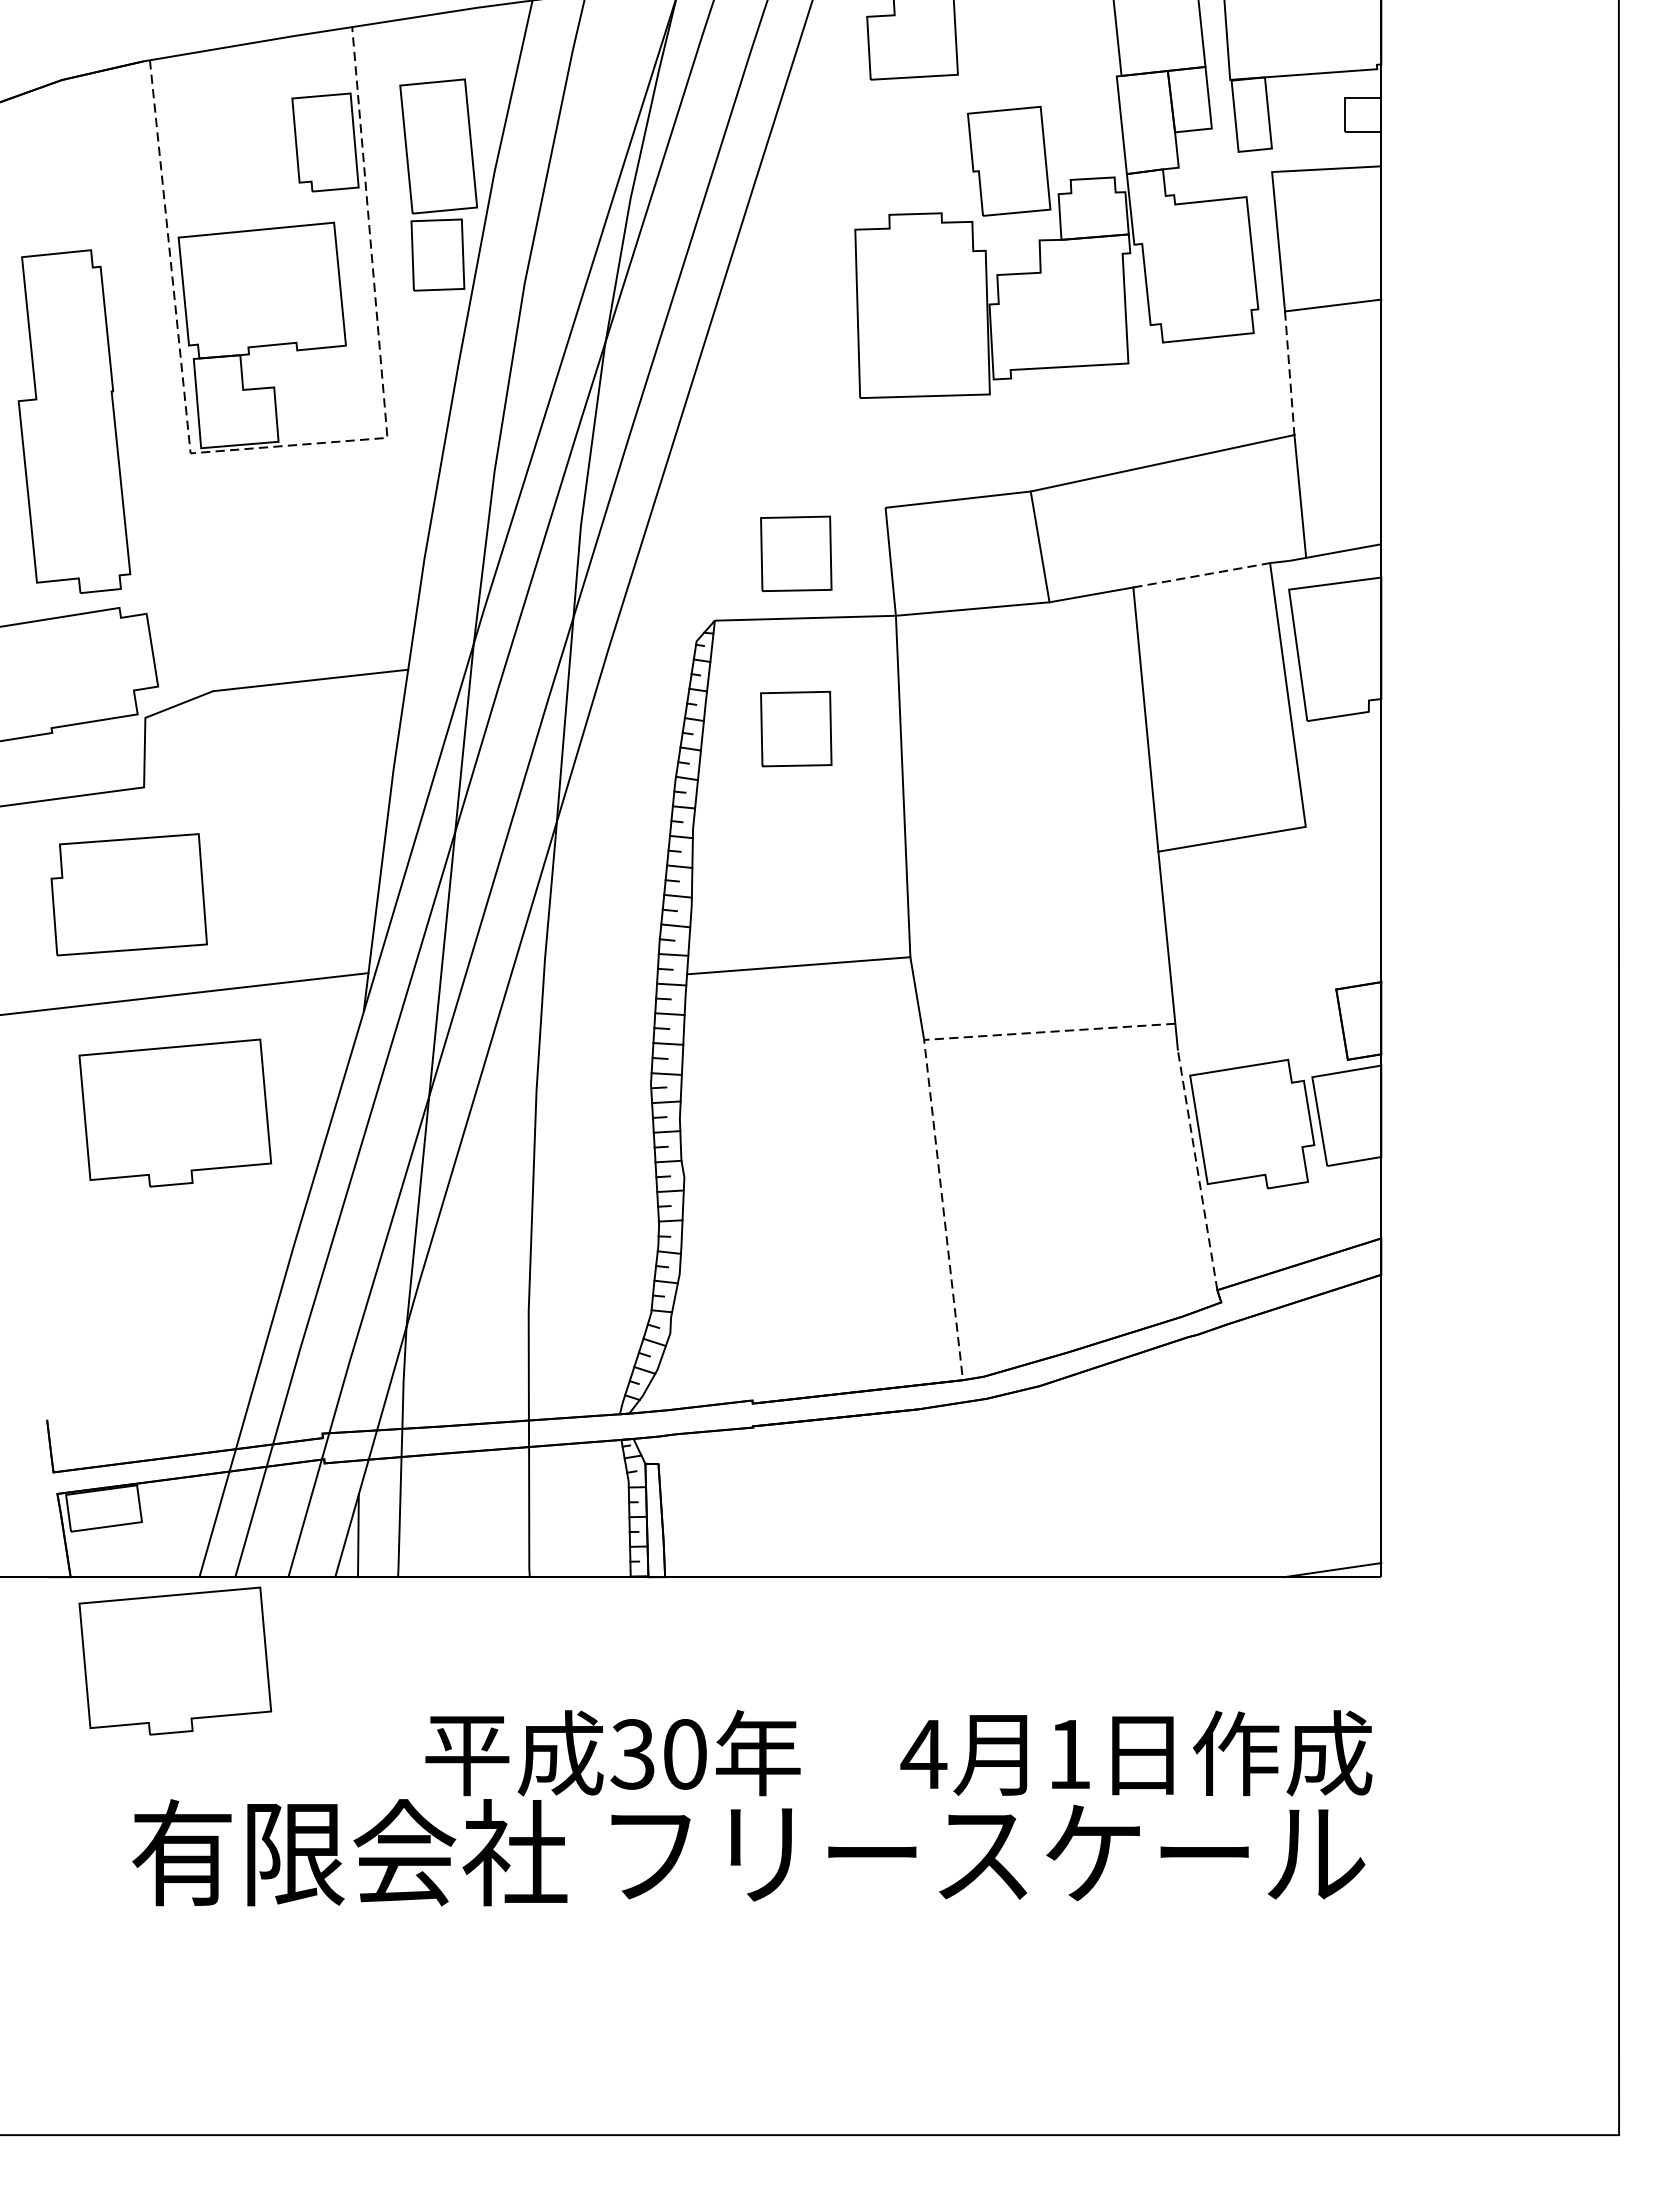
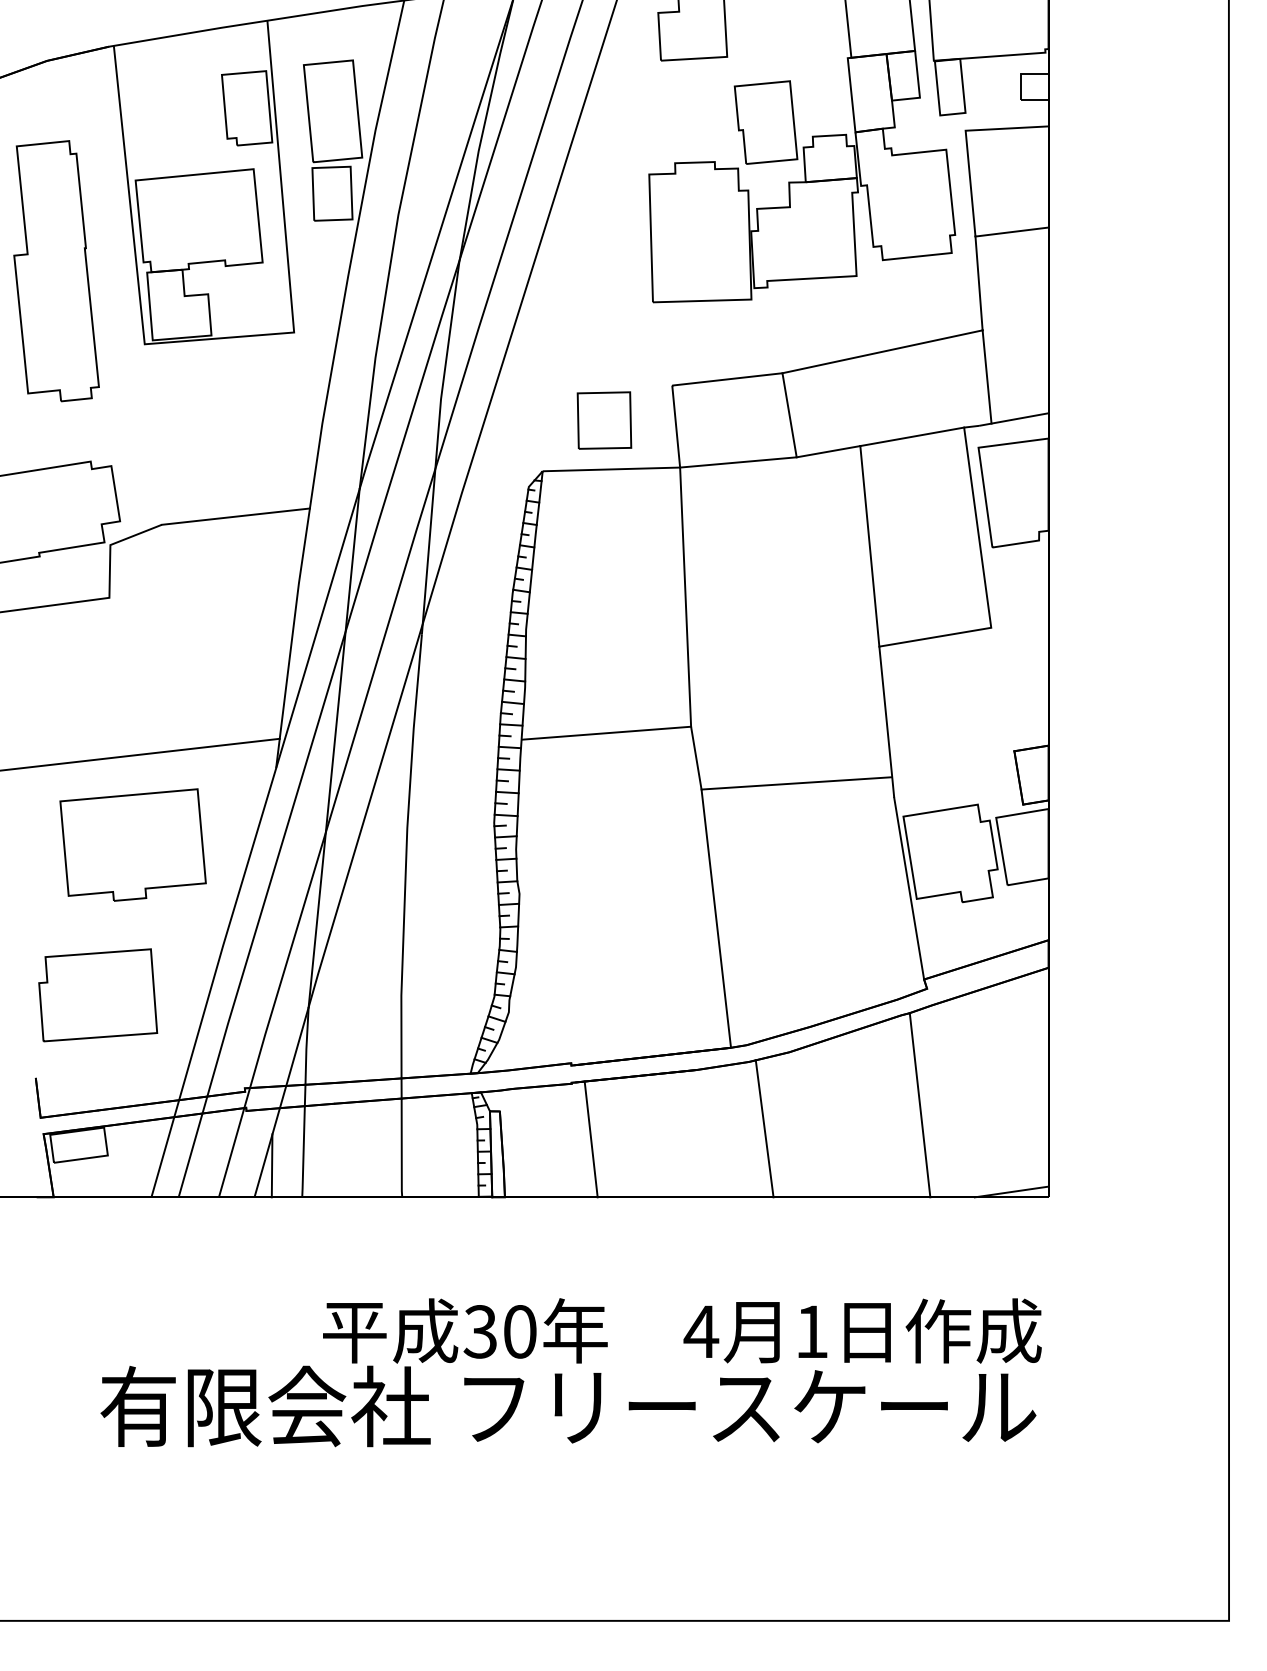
line: (1290, 373) -> (979, 283), dashed -> solid
part: (74, 422) -> (56, 271), moved
line: (297, 444) -> (225, 337), dashed -> solid
line: (1202, 574) -> (912, 436), dashed -> solid
part: (796, 728) -> (604, 553), removed
part: (129, 894) -> (98, 995), moved
line: (929, 1084) -> (705, 823), dashed -> solid
line: (1198, 1170) -> (909, 888), dashed -> solid
line: (1211, 1456) -> (919, 1105), added
line: (1007, 1486) -> (764, 1128), added
line: (777, 1500) -> (590, 1139), added
part: (174, 1660) -> (132, 1260), removed

